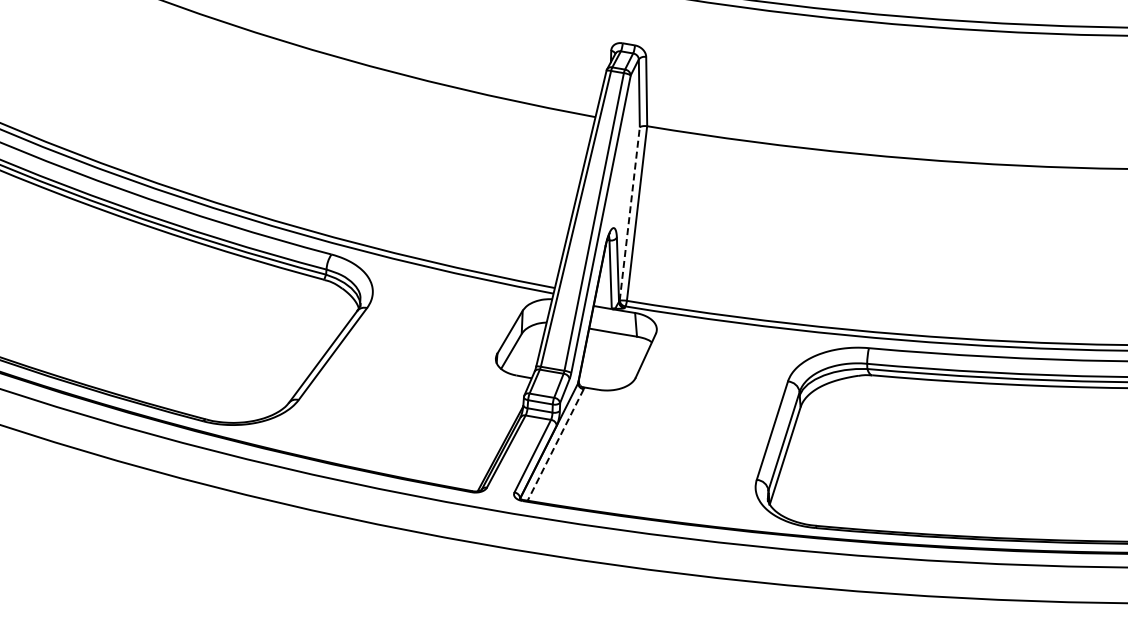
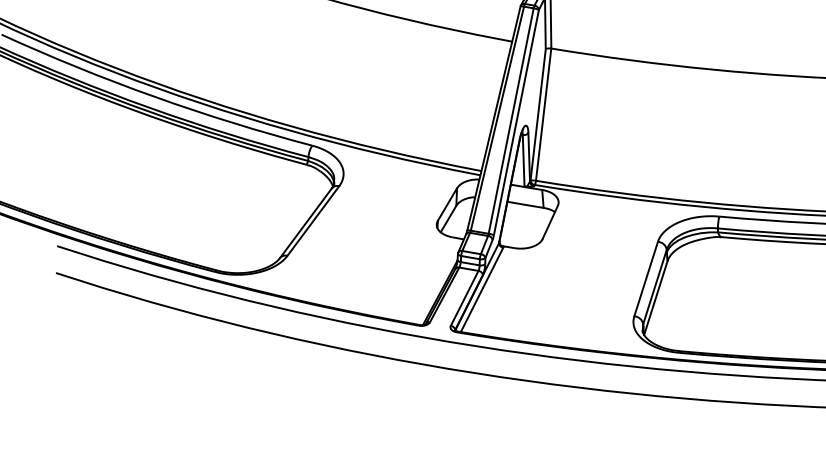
line: (629, 214) -> (537, 115), dashed -> solid
line: (555, 445) -> (481, 290), dashed -> solid

